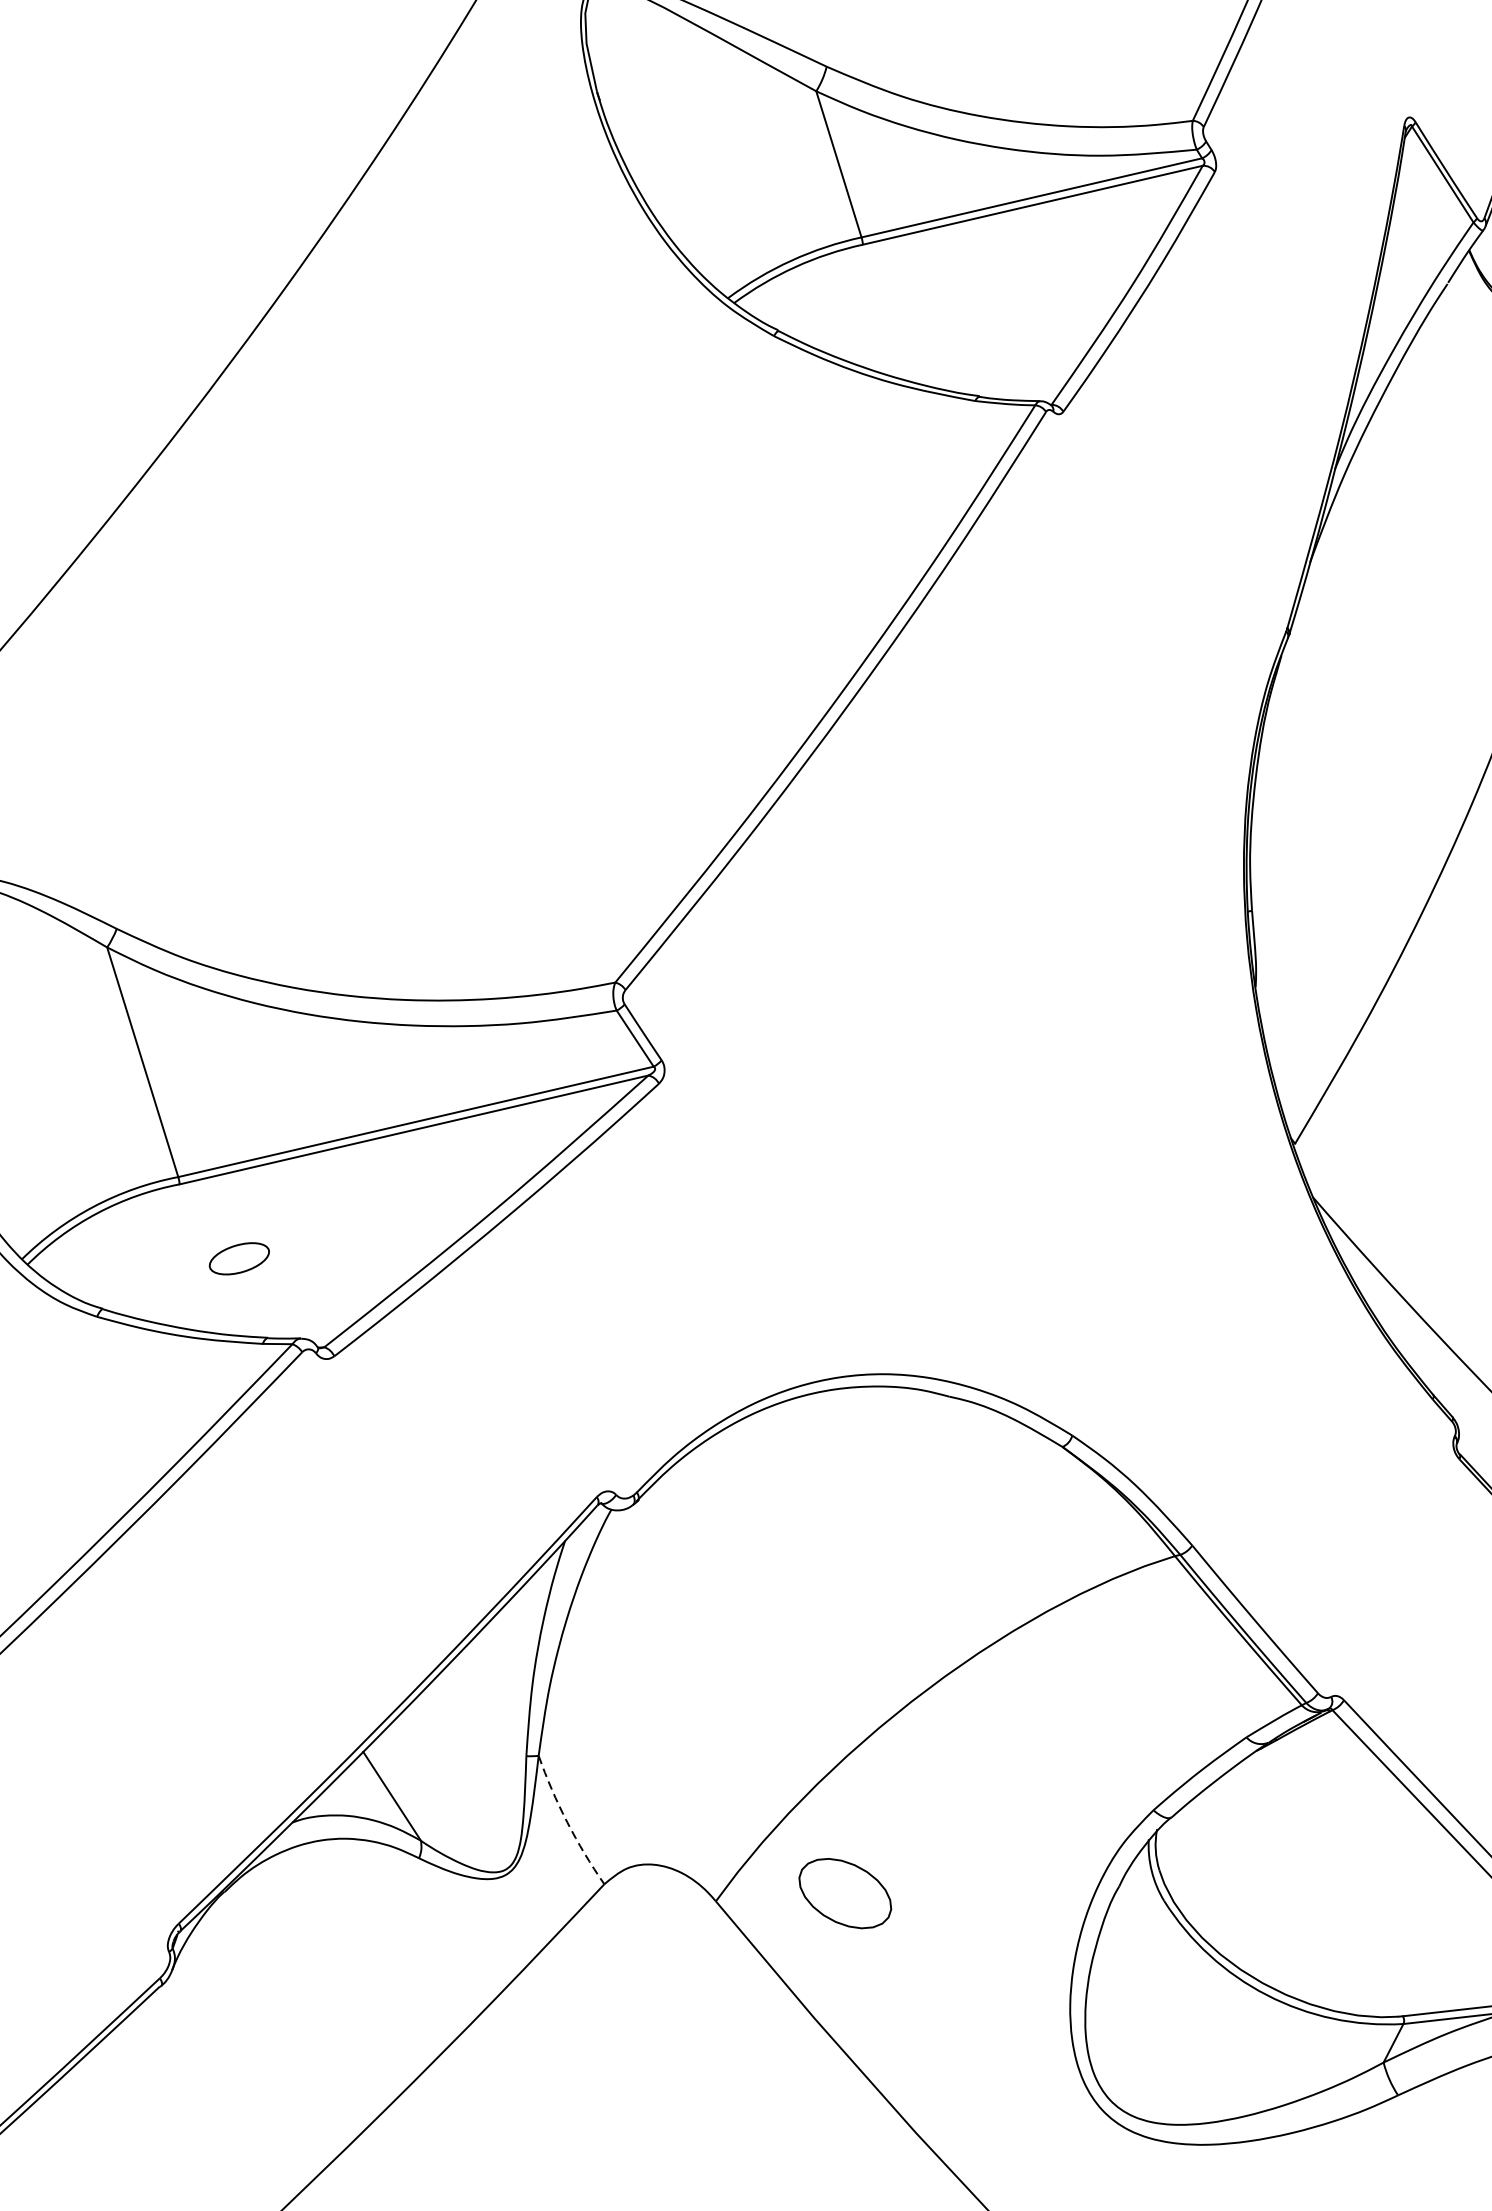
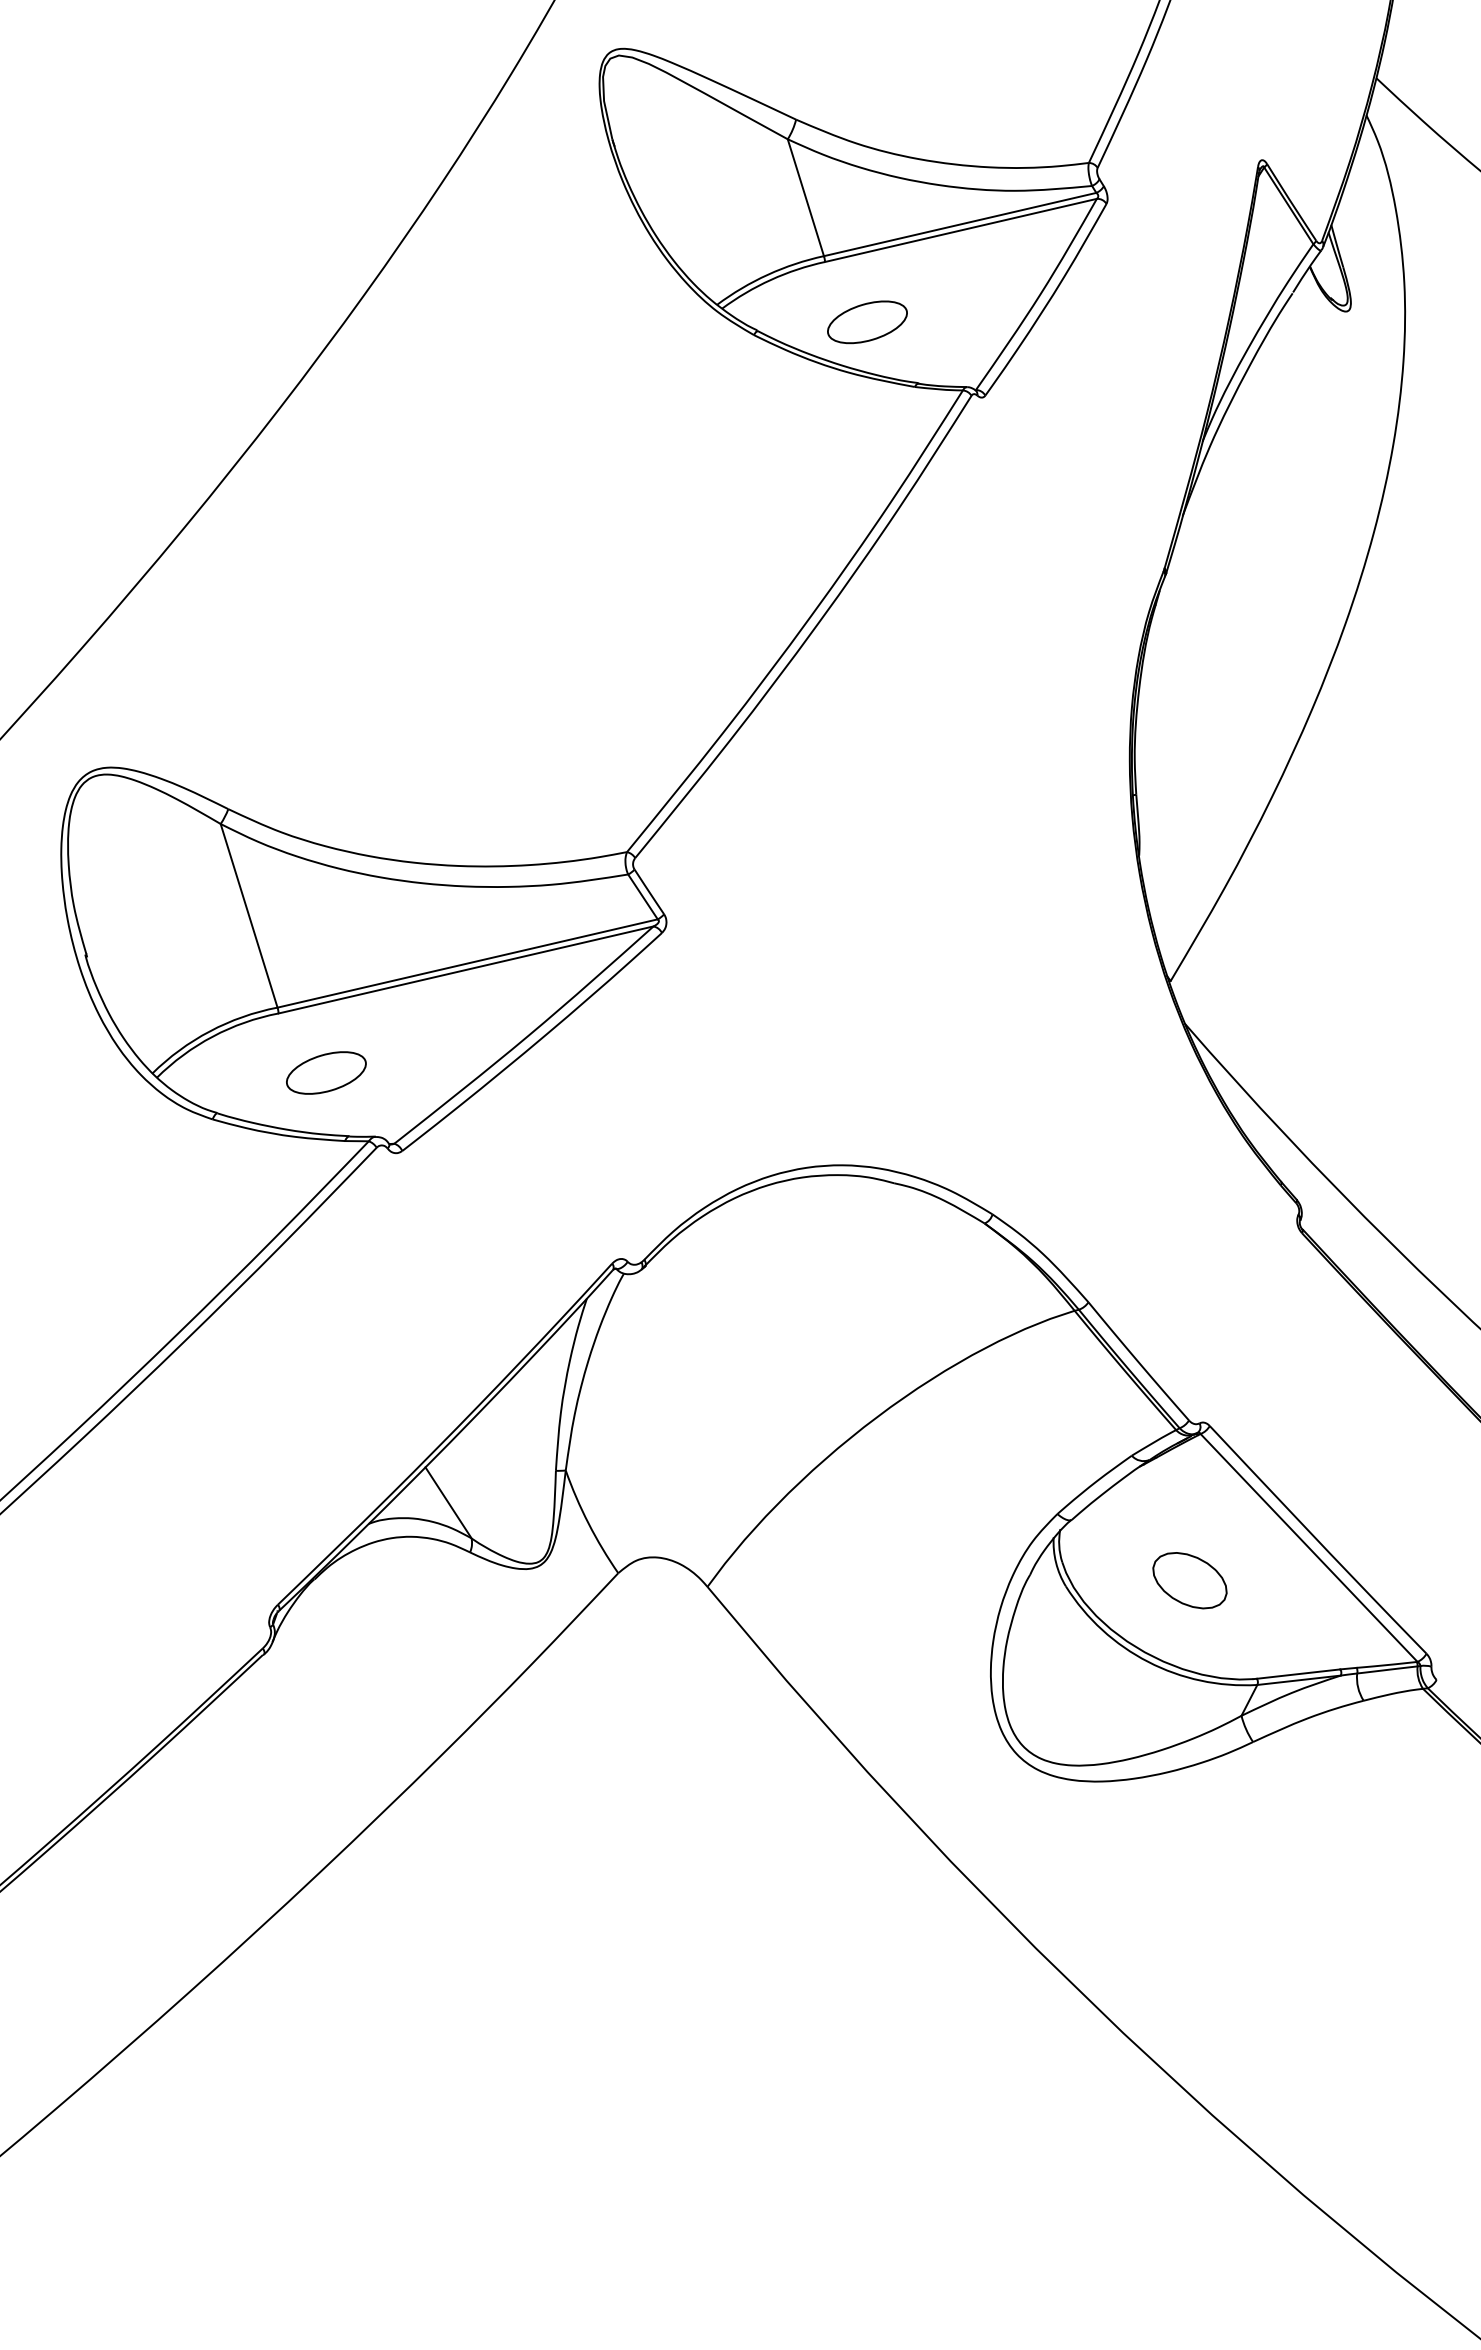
part: (915, 320) -> (867, 322), added
part: (239, 1258) -> (326, 1072), size x1.67
arc: (567, 1822) -> (588, 1523), dashed -> solid
part: (844, 1893) -> (1189, 1580), moved

